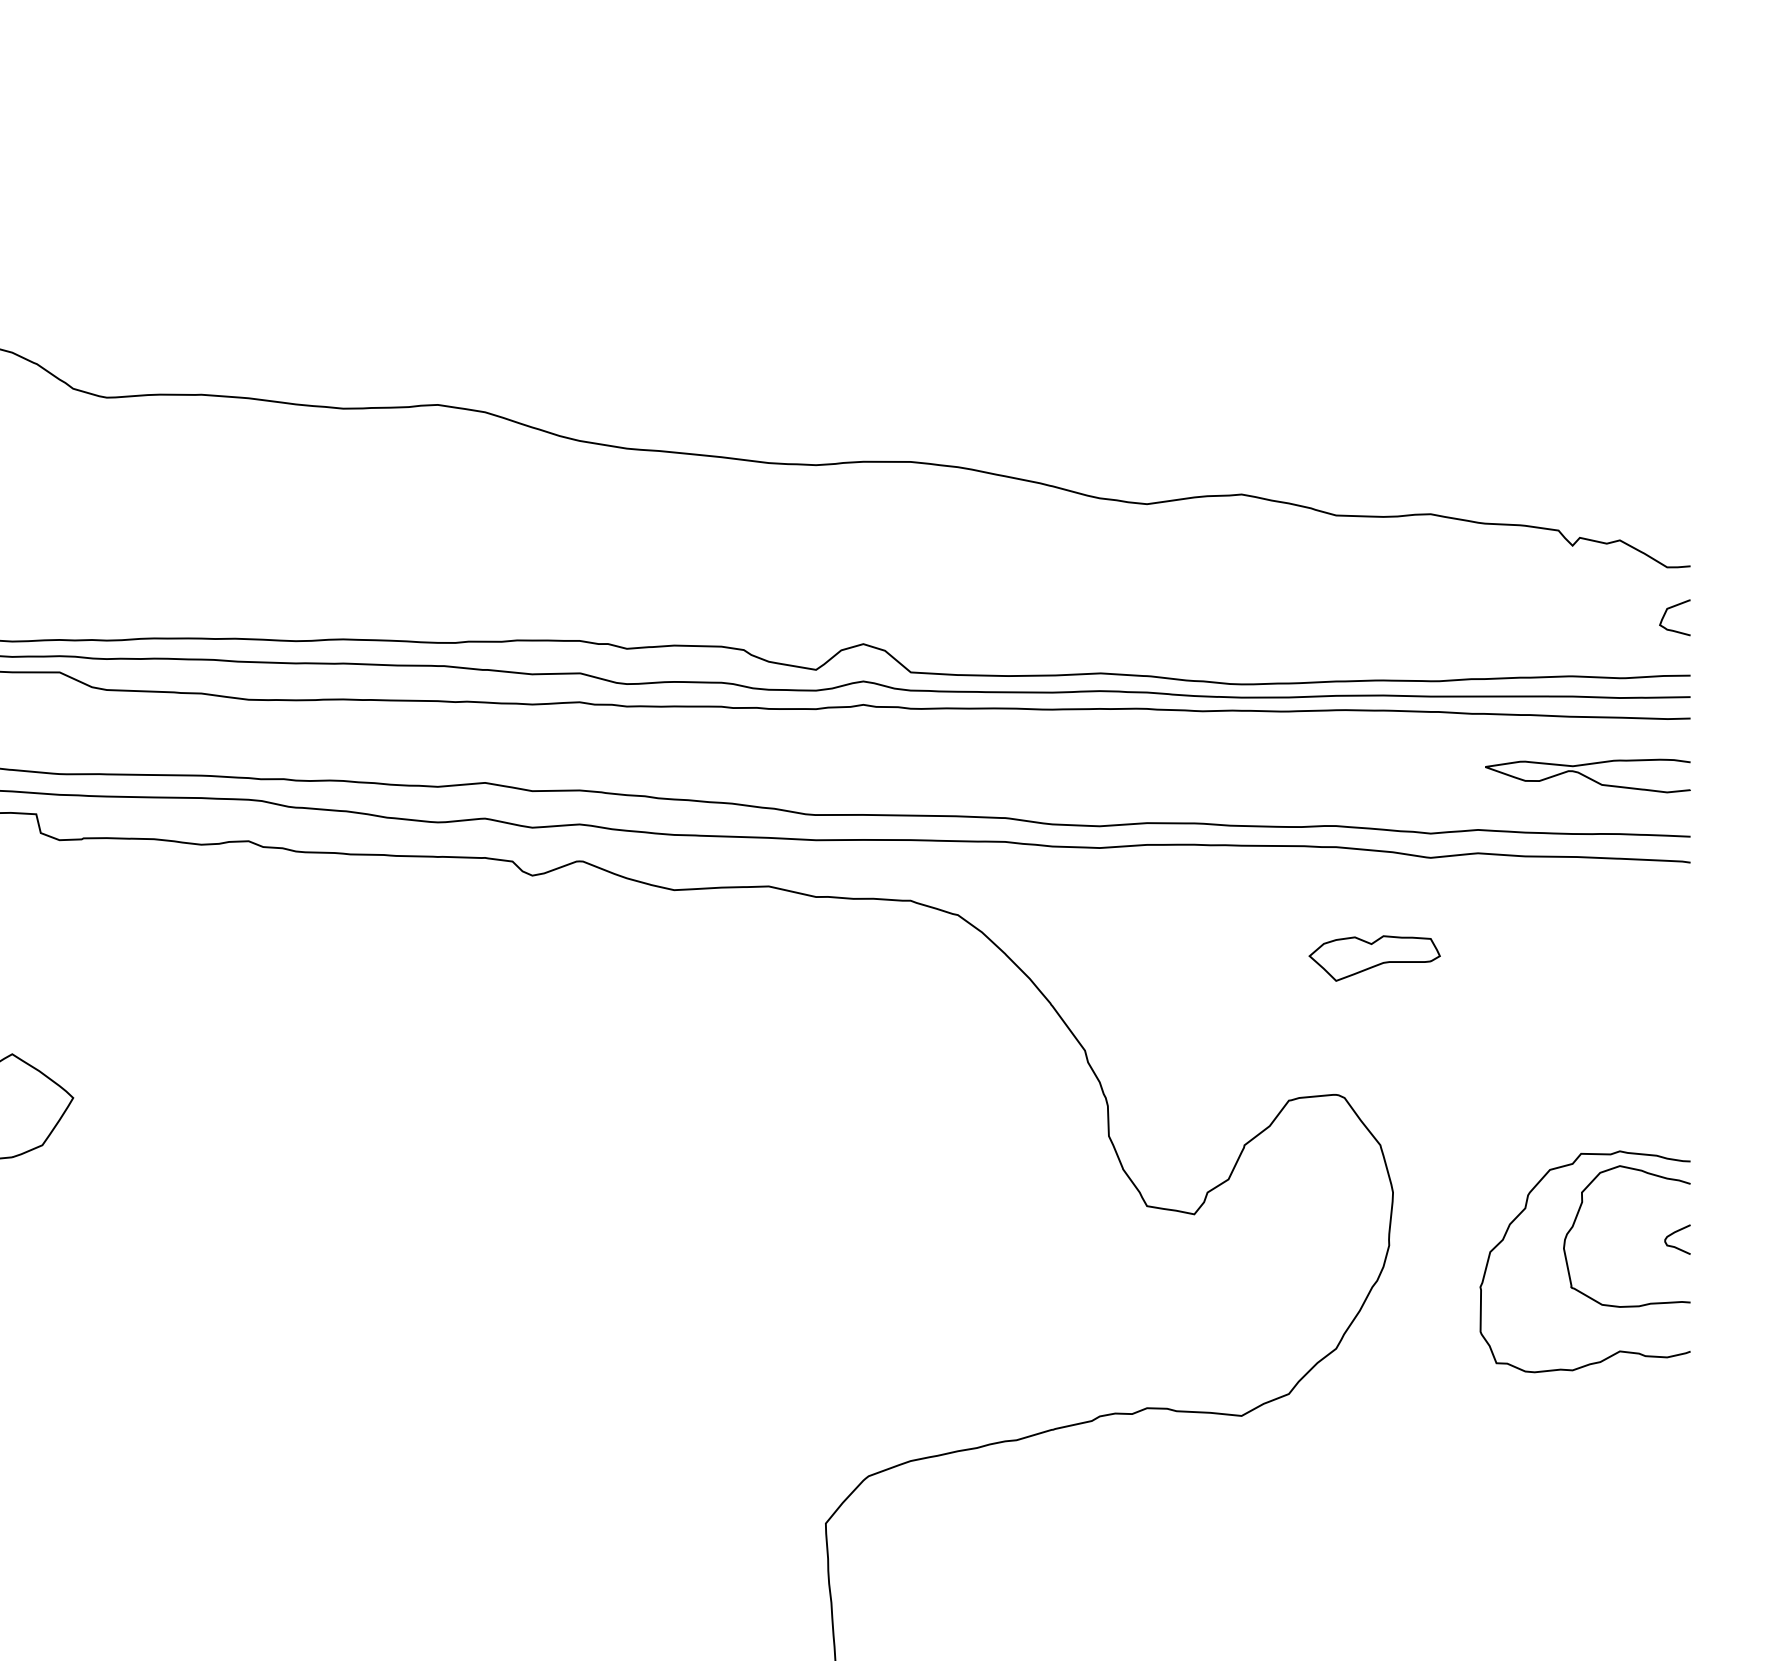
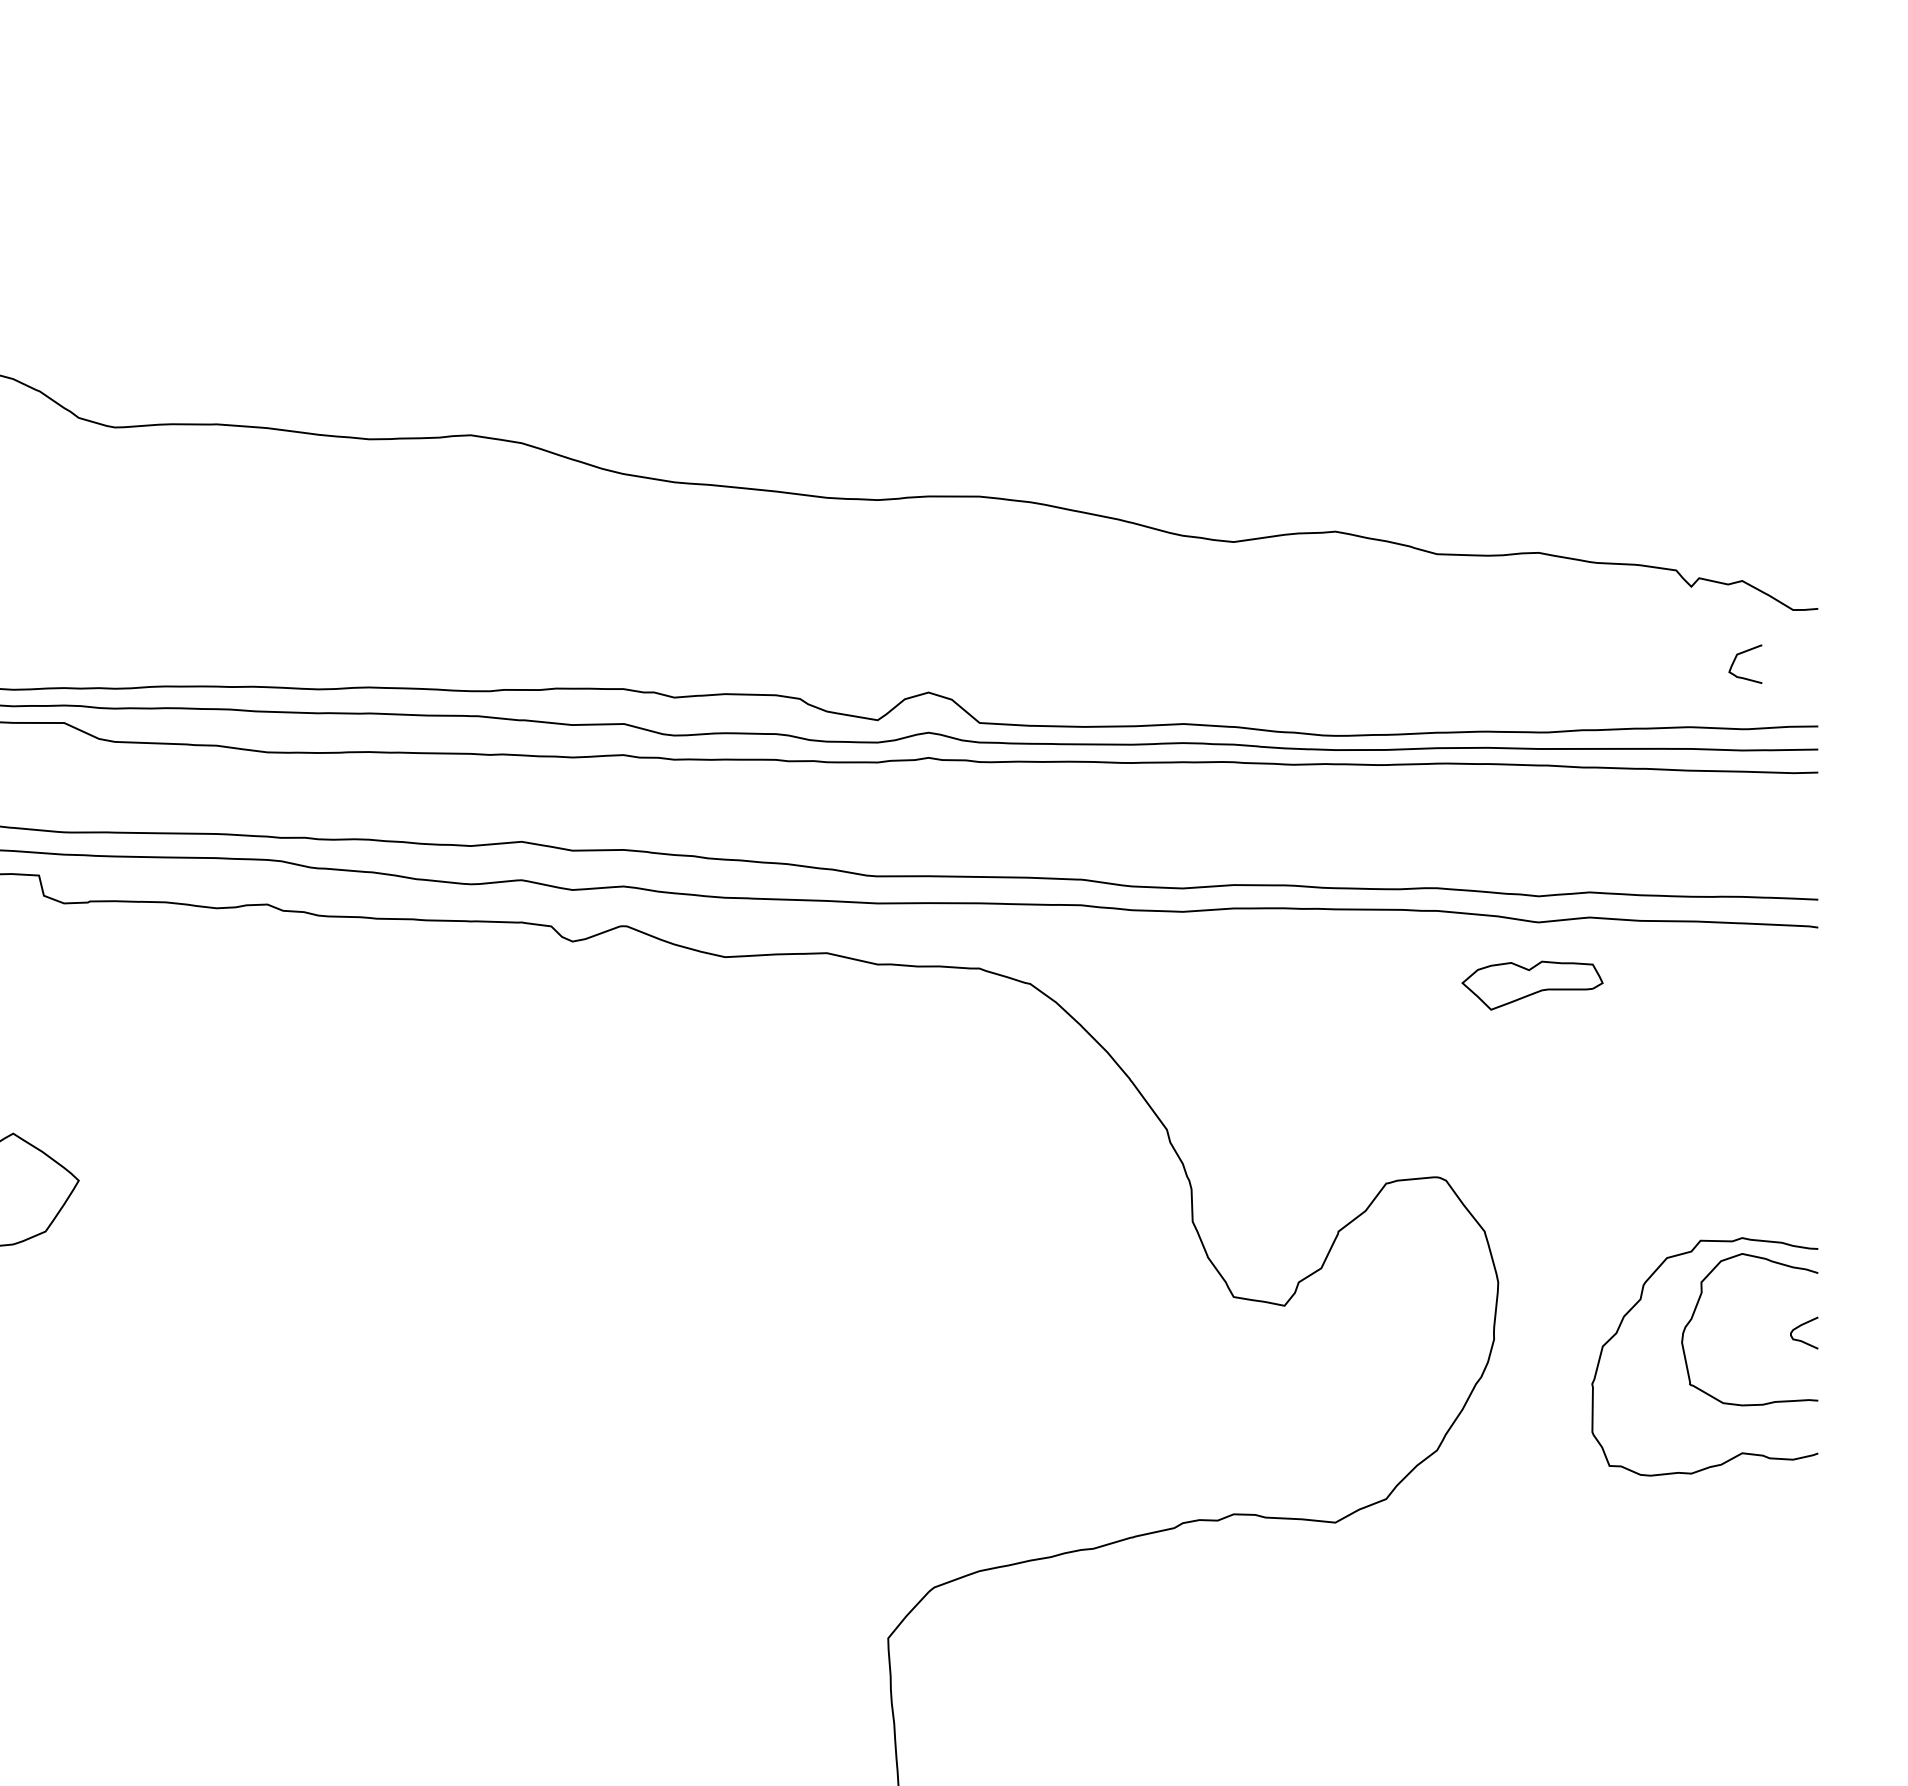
curve: (1673, 607) -> (1743, 653), moved
curve: (1587, 776) -> (1707, 834), removed
part: (1374, 958) -> (1532, 985), moved

